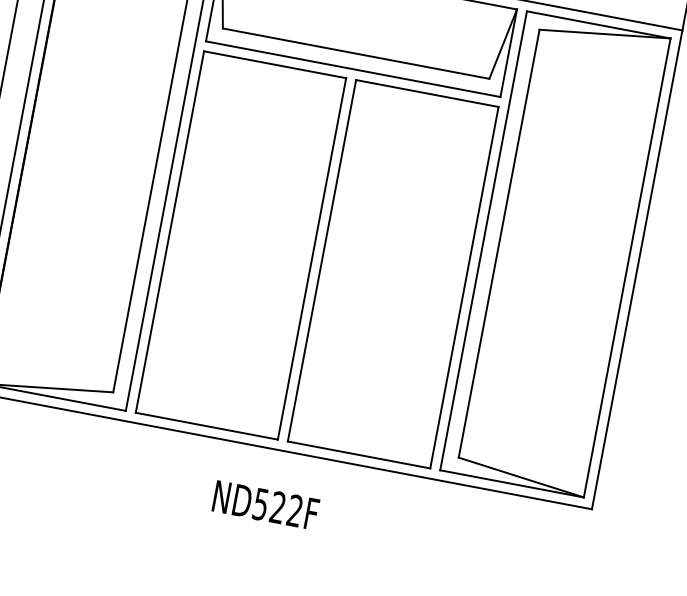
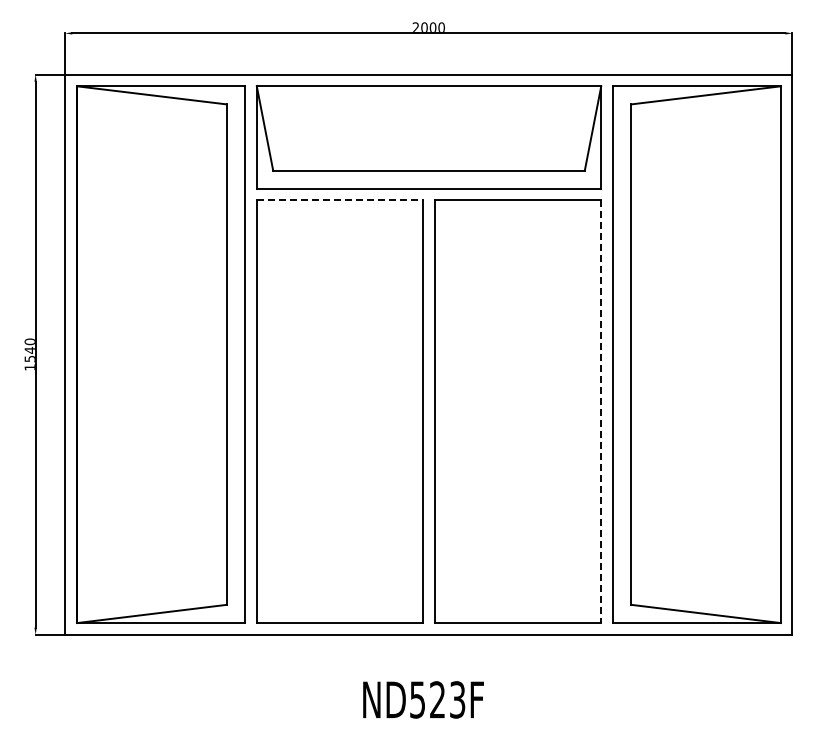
line: (275, 64) -> (340, 200), solid -> dashed
line: (464, 288) -> (601, 412), solid -> dashed
text: (295, 510) -> (457, 699), ND522F -> ND523F

